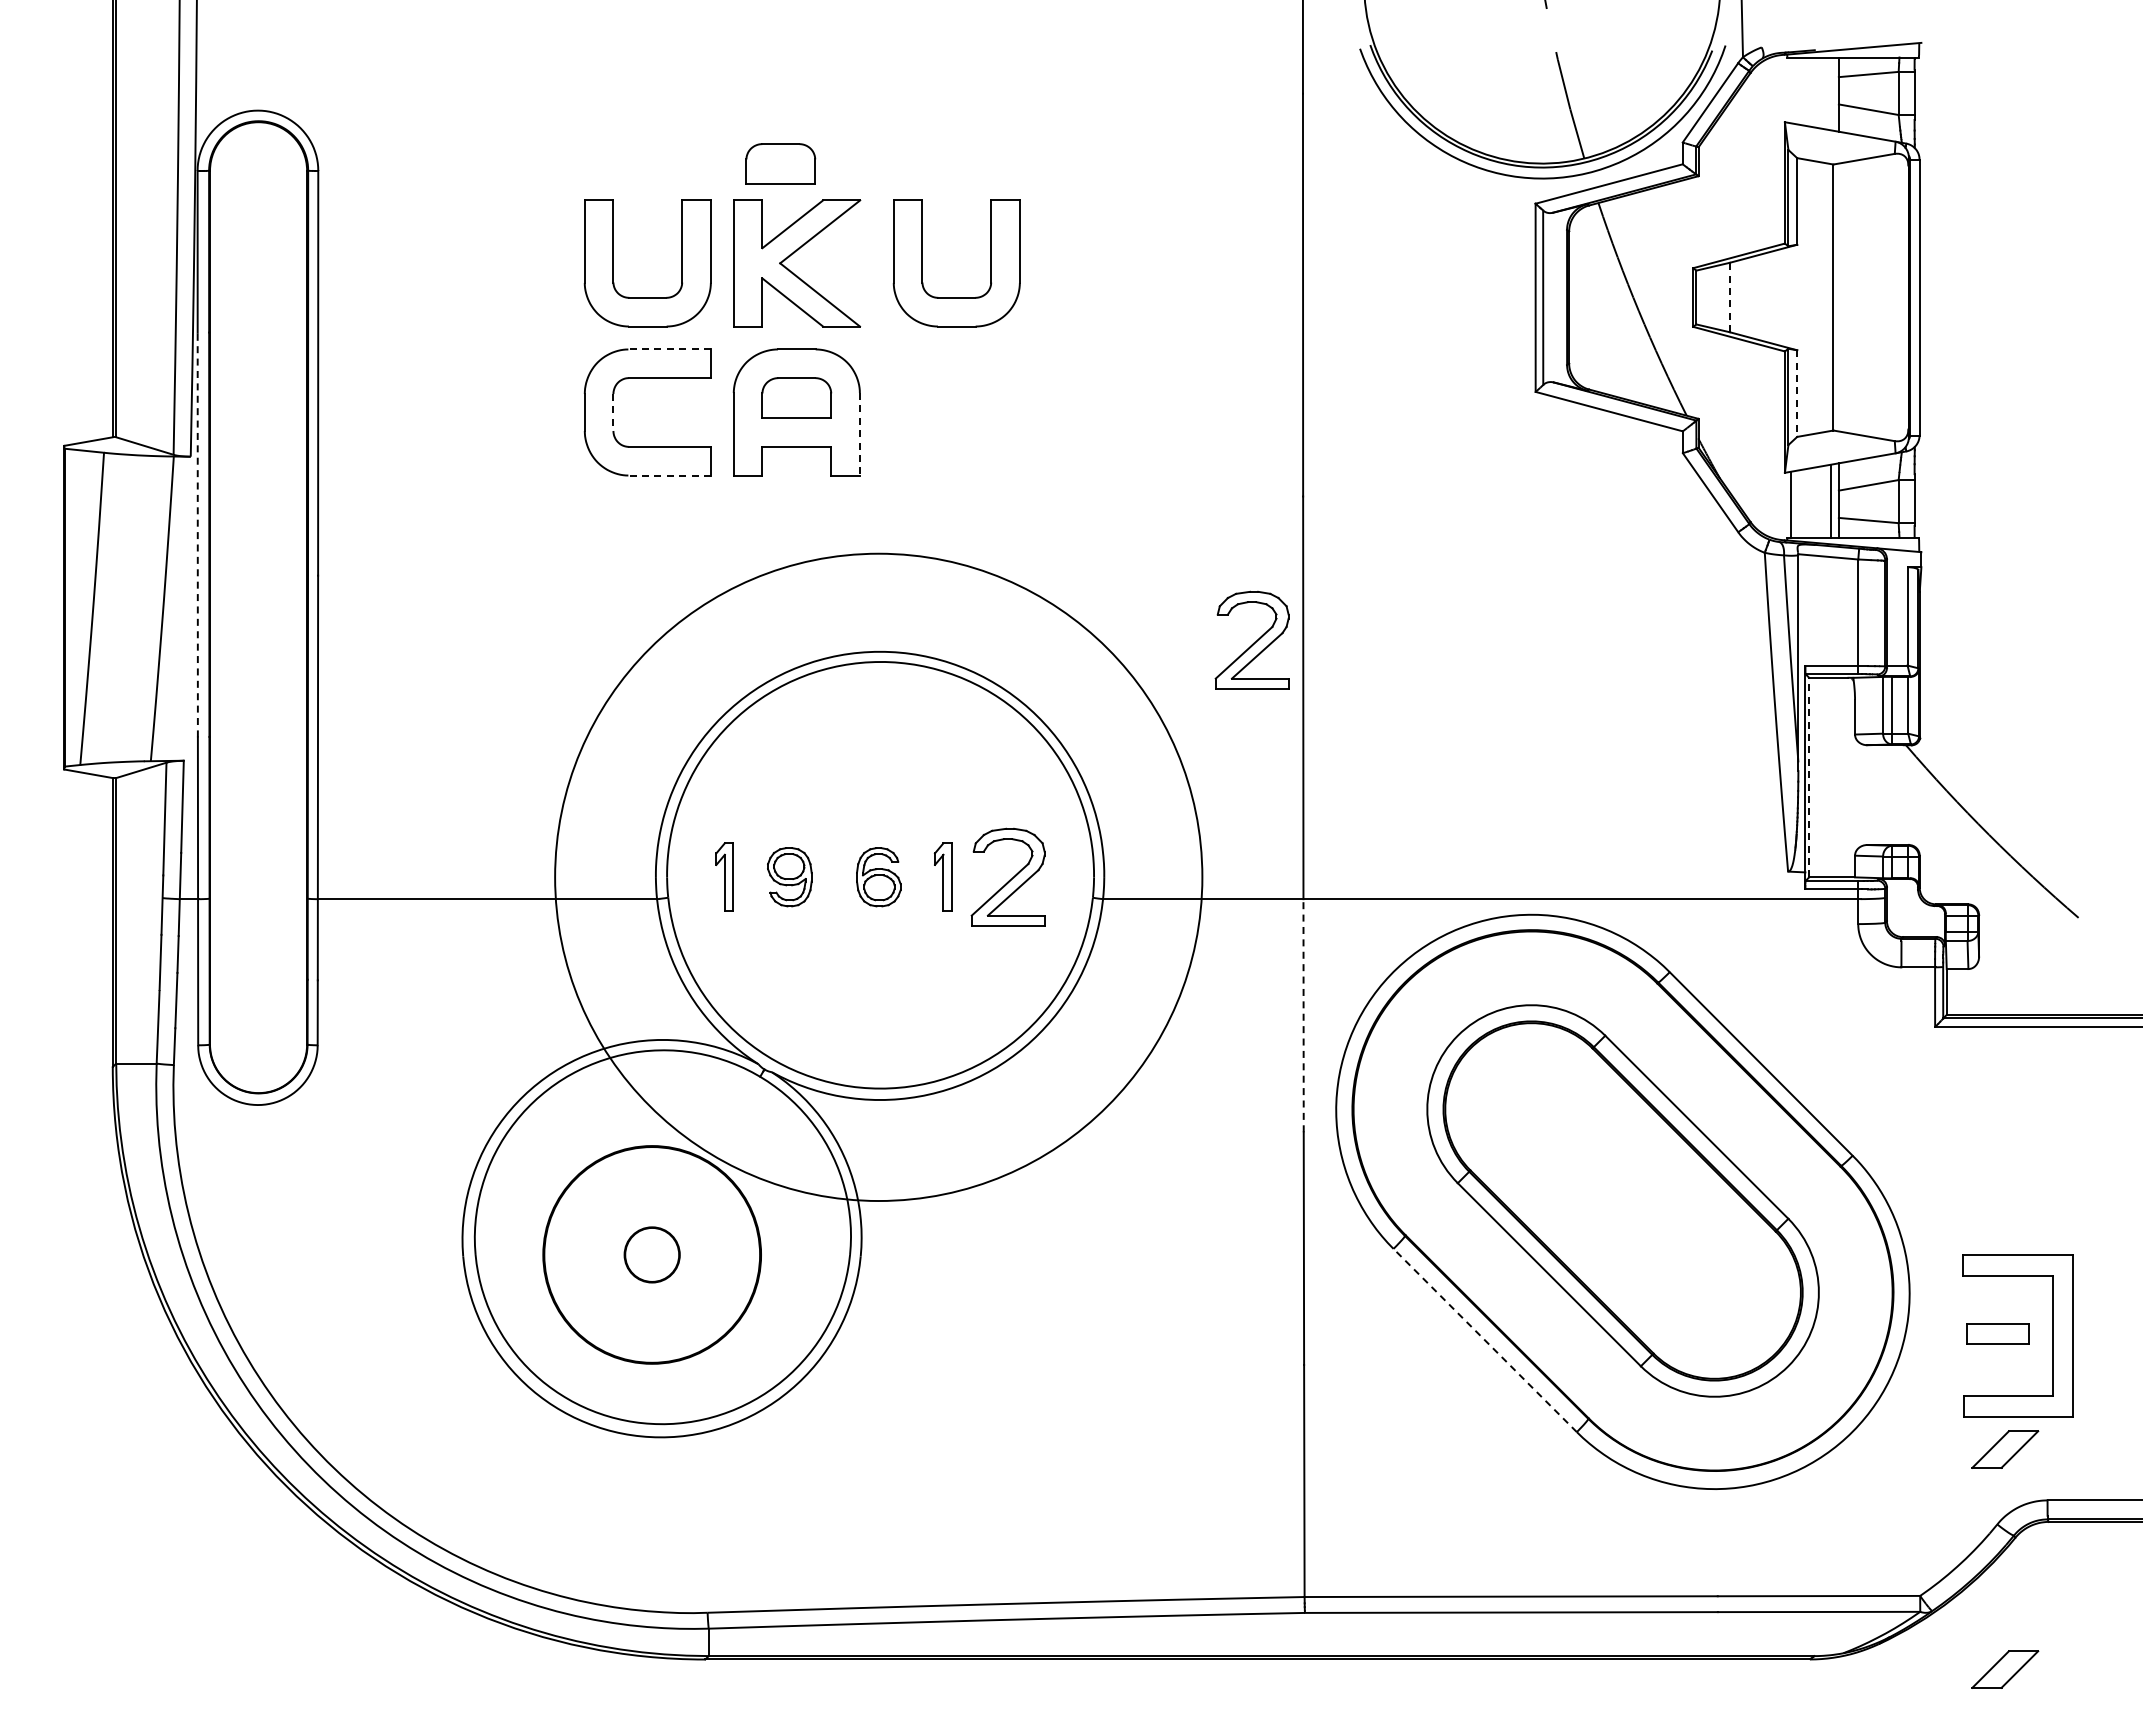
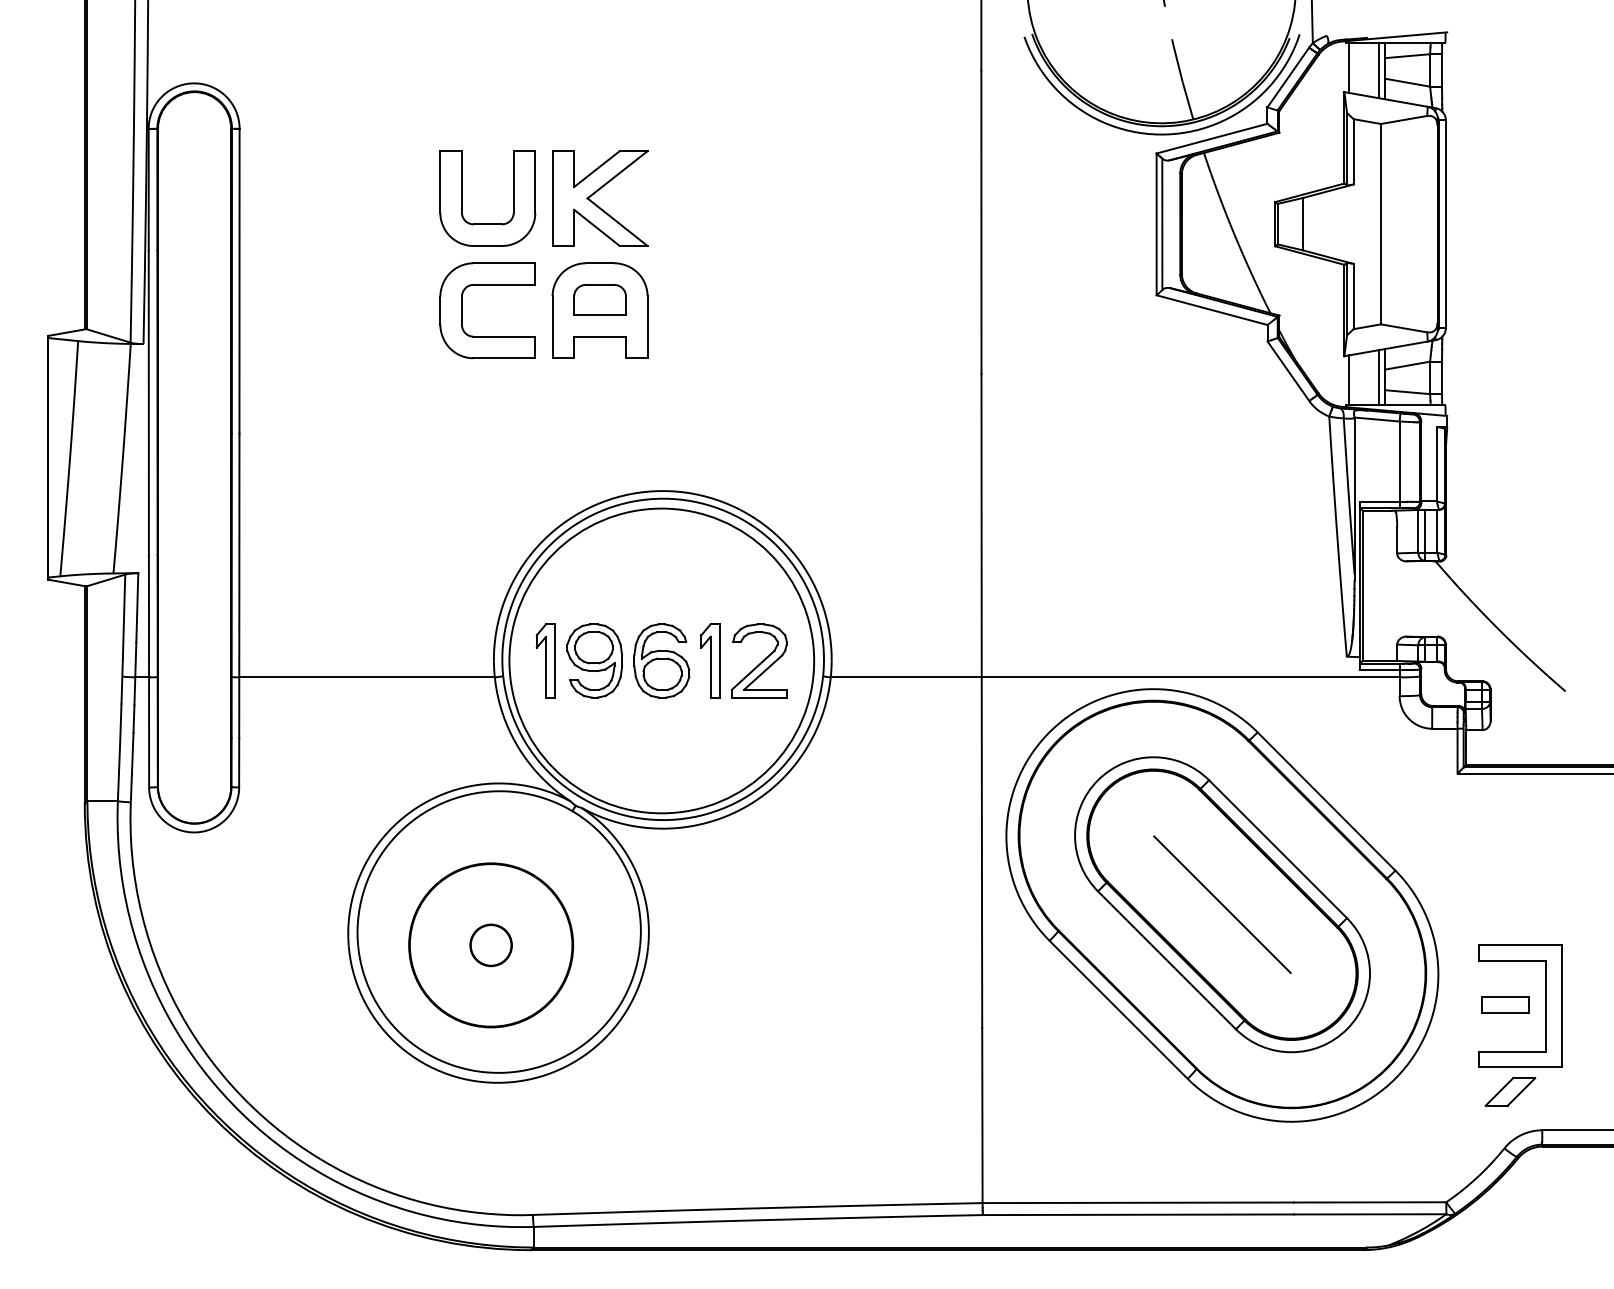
line: (1790, 90) -> (1348, 68), added
line: (1830, 93) -> (1378, 70), added
part: (780, 163) -> (587, 123), removed
part: (922, 263) -> (694, 198), removed
line: (1729, 297) -> (1302, 224), dashed -> solid
line: (669, 349) -> (504, 263), dashed -> solid
line: (1797, 394) -> (1353, 297), dashed -> solid
line: (613, 413) -> (461, 311), dashed -> solid
line: (859, 434) -> (647, 327), dashed -> solid
line: (669, 475) -> (504, 358), dashed -> solid
line: (197, 534) -> (148, 402), dashed -> solid
part: (1251, 639) -> (942, 481), removed
line: (1809, 777) -> (1362, 585), dashed -> solid
part: (724, 876) -> (545, 660), size x1.43
part: (789, 876) -> (594, 660), size x1.67
part: (878, 876) -> (661, 660), size x1.67
part: (943, 876) -> (710, 660), size x1.43
circle: (878, 877) -> (661, 661), size x0.62
line: (1303, 1015) -> (981, 765), dashed -> solid
line: (1622, 1200) -> (1222, 904), added
line: (1485, 1340) -> (1118, 1009), dashed -> solid
part: (2005, 1669) -> (1510, 1257), removed

